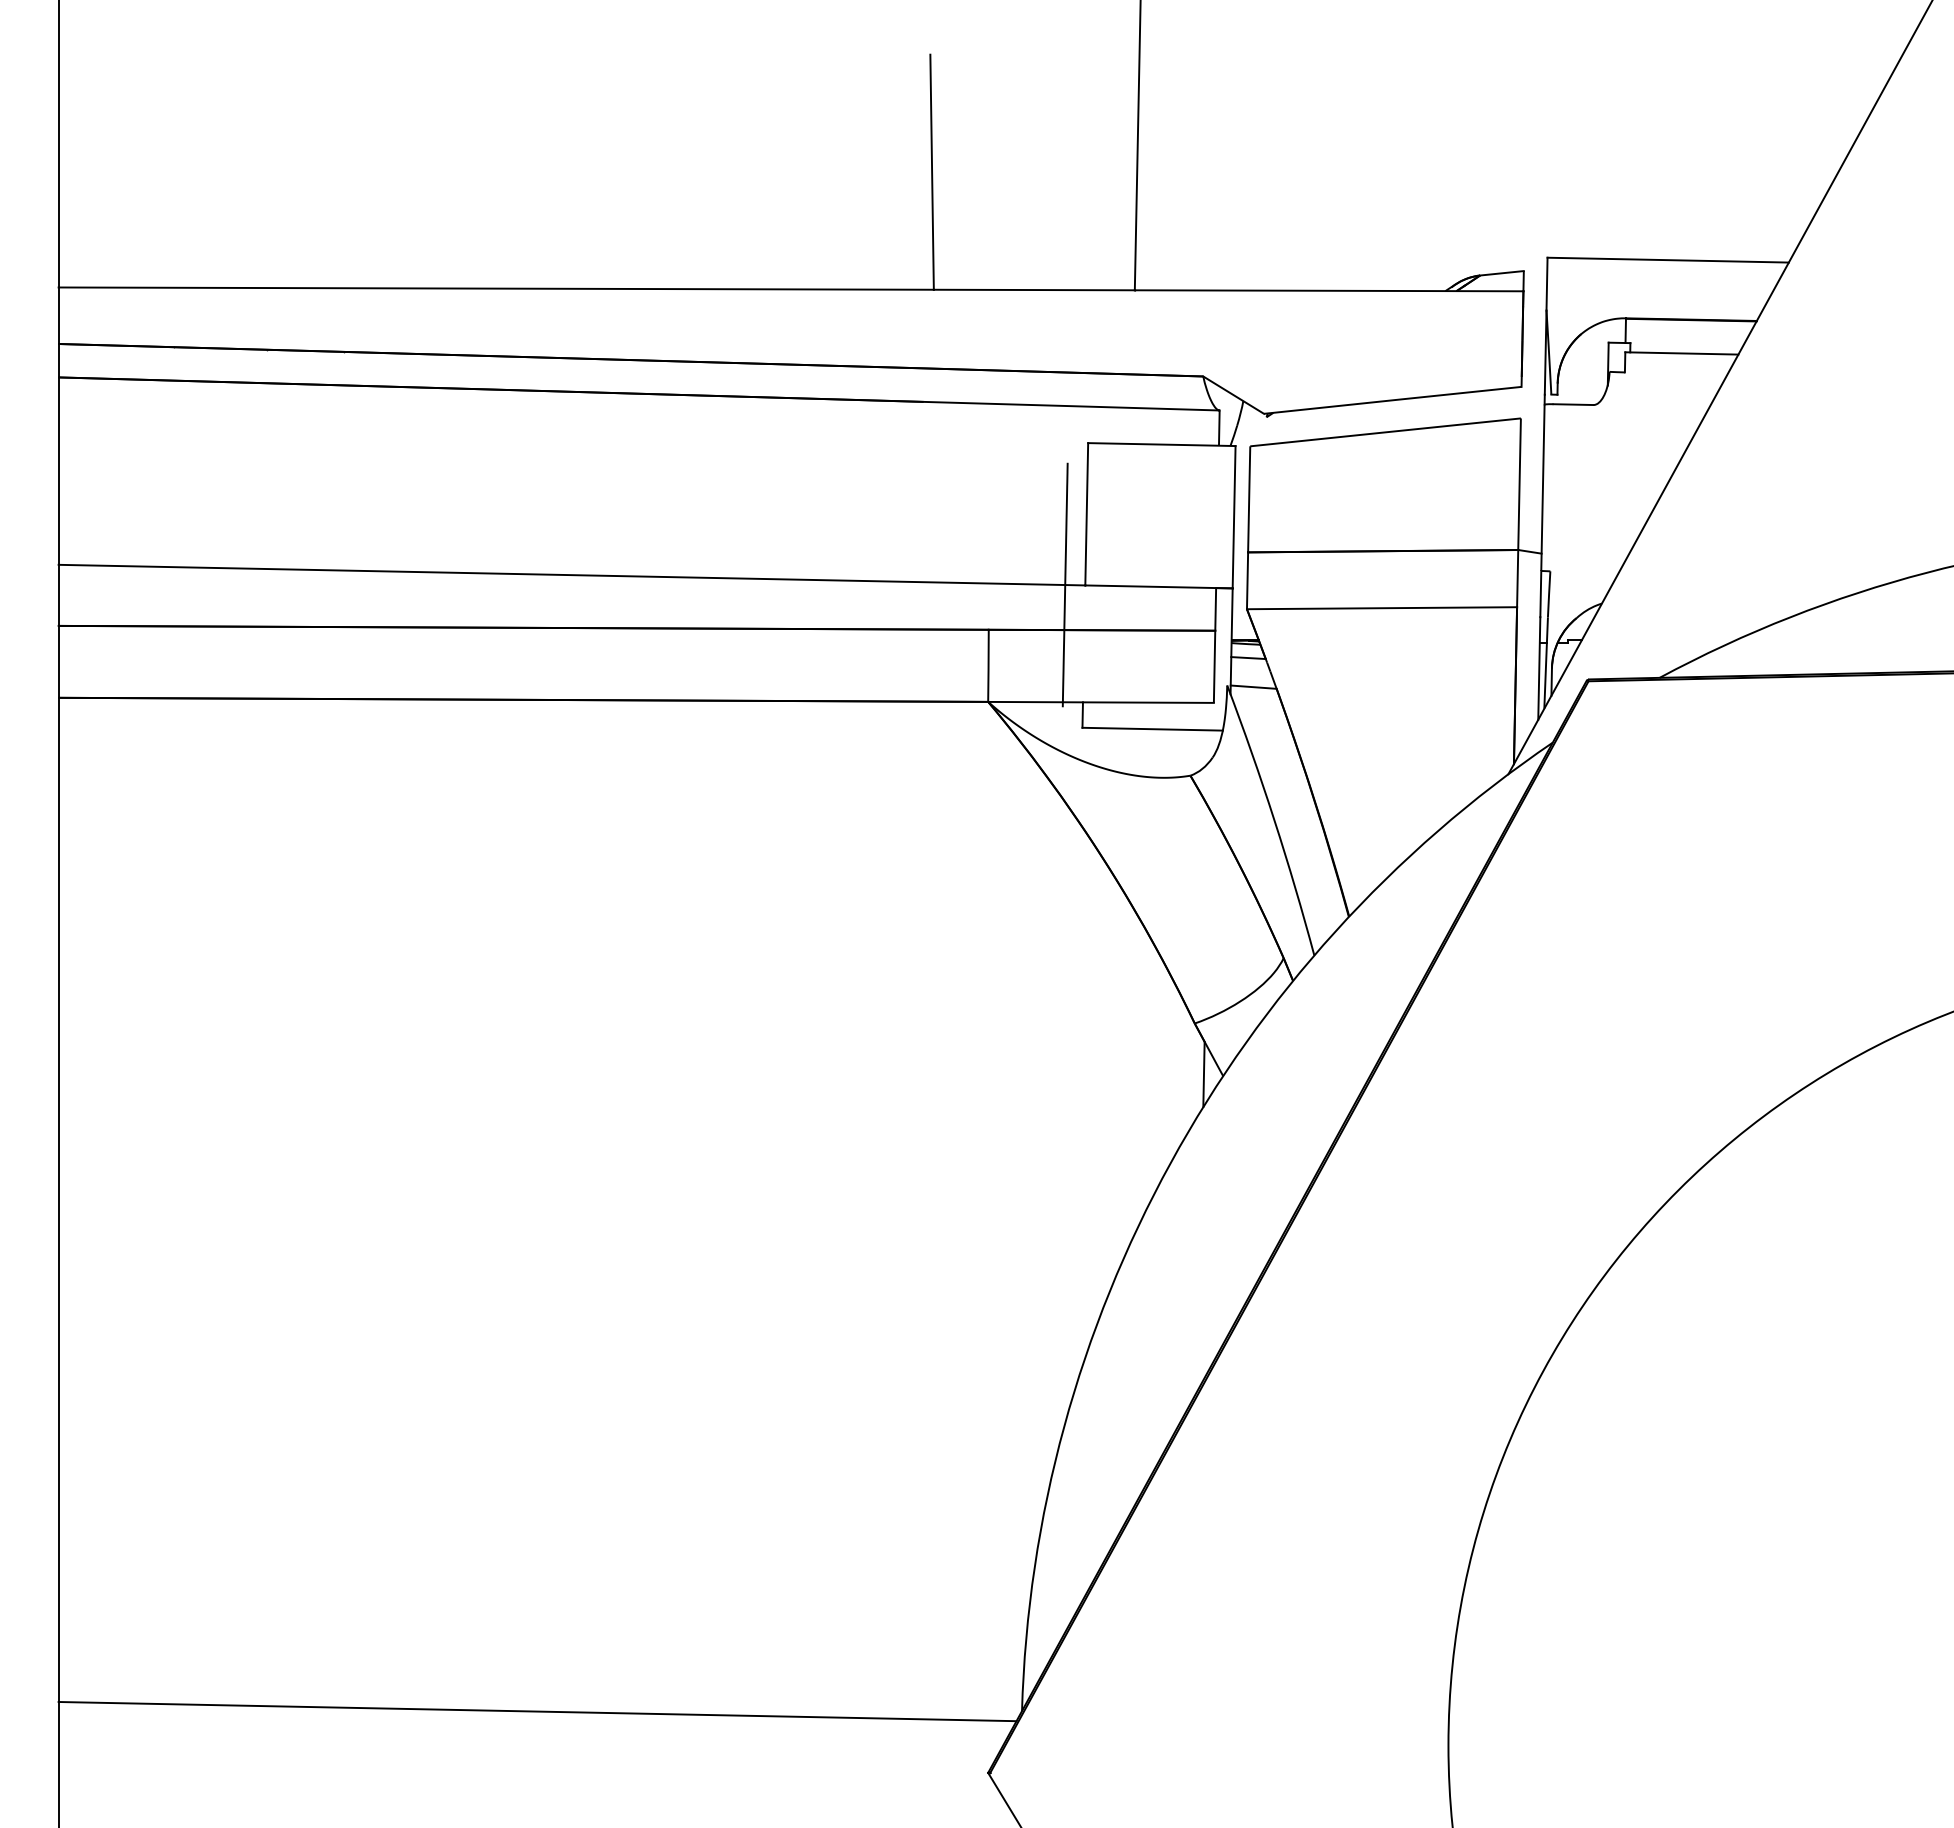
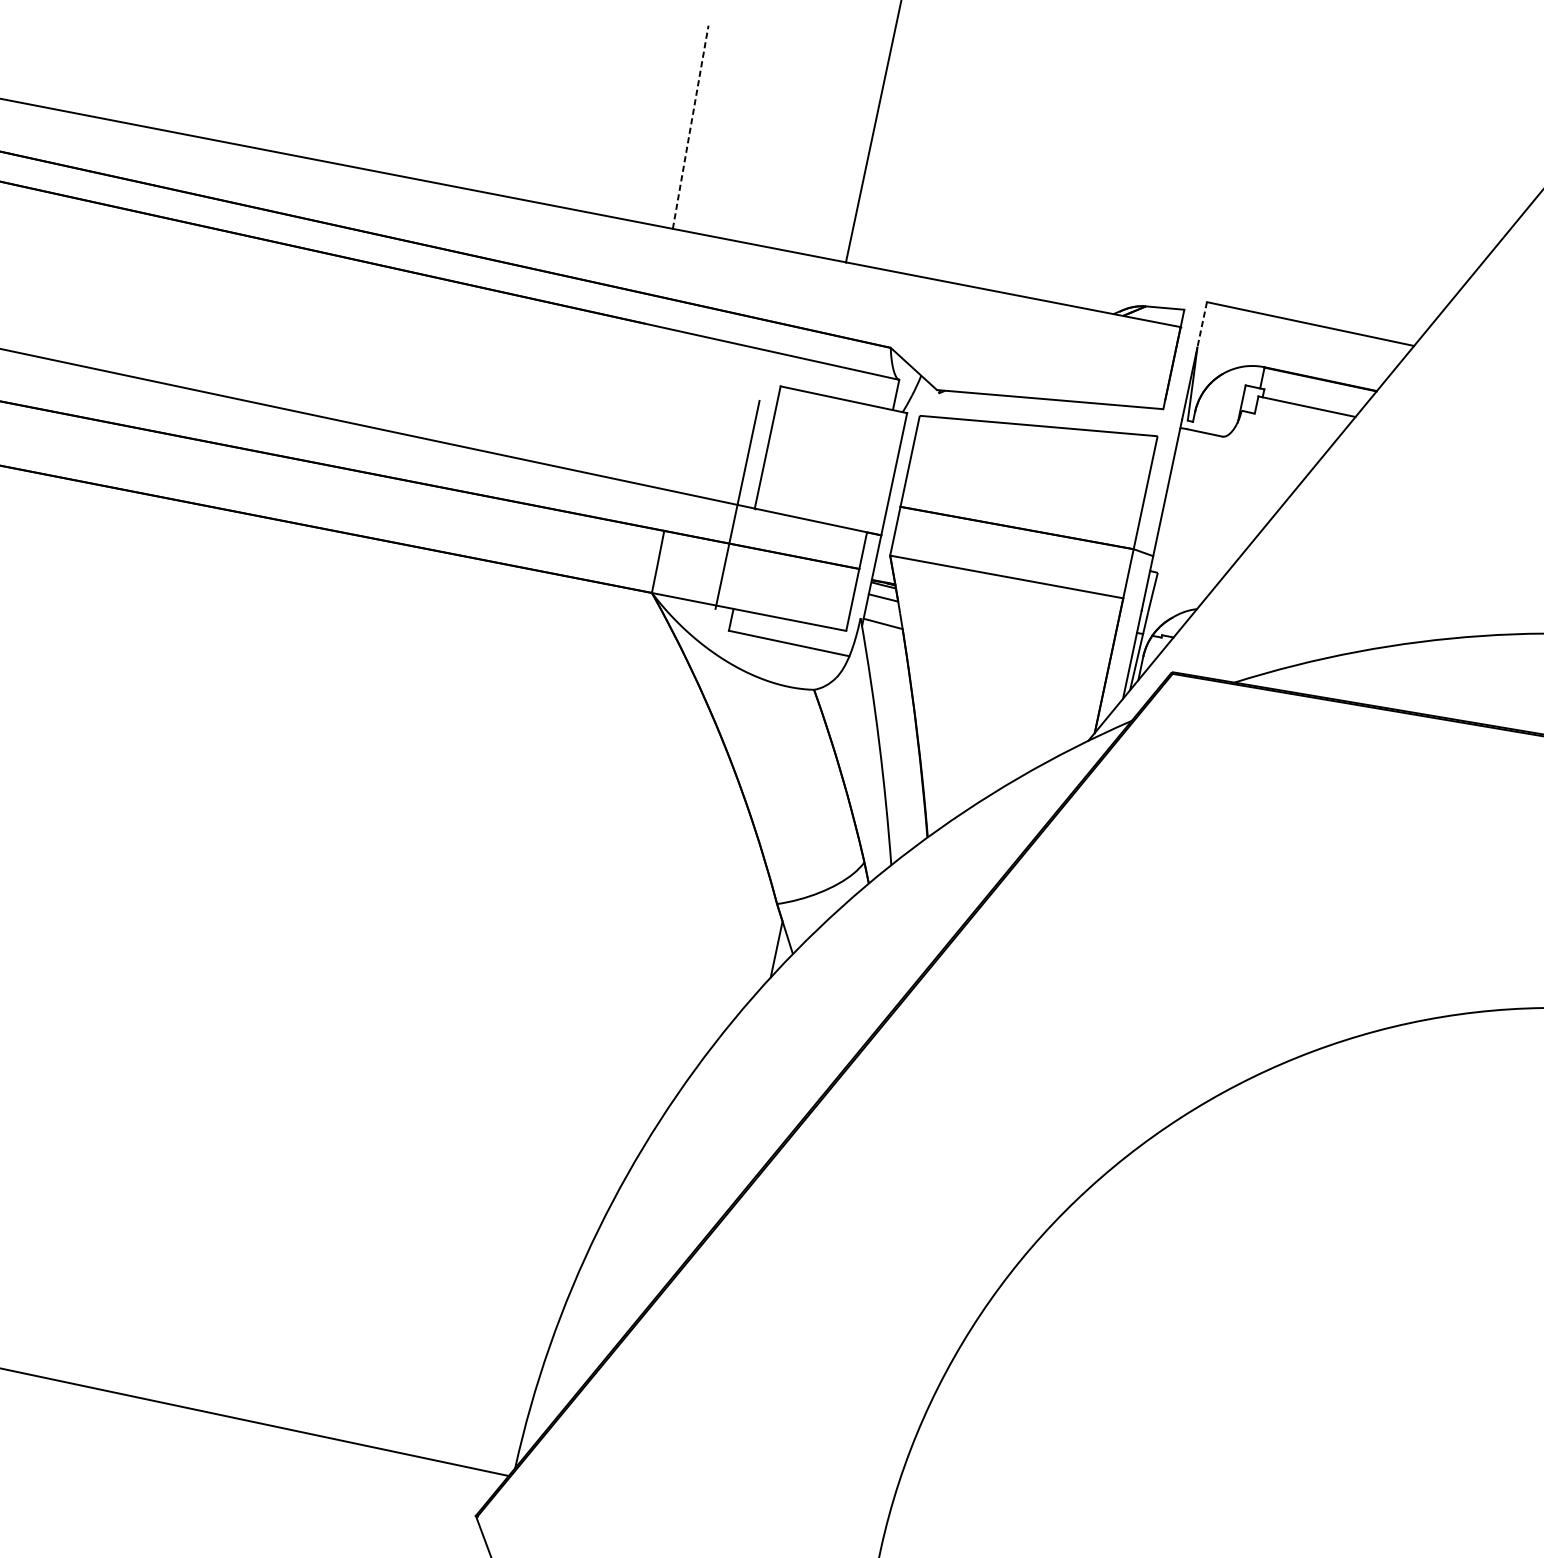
line: (932, 172) -> (690, 127), solid -> dashed
line: (1547, 284) -> (1202, 325), solid -> dashed

